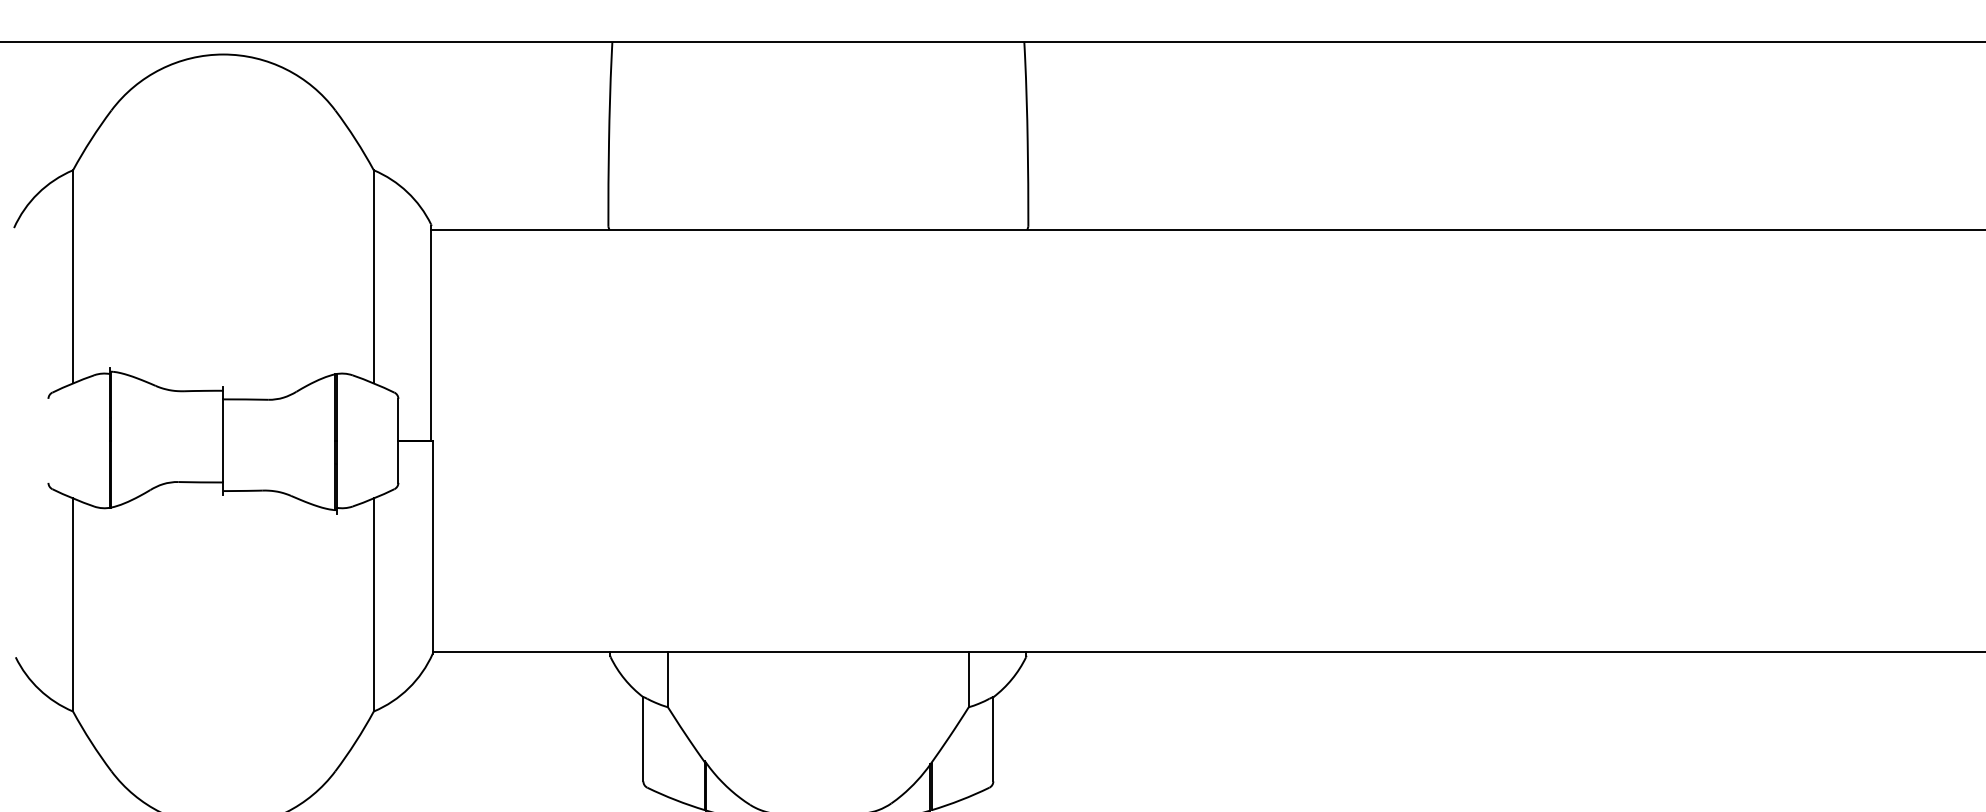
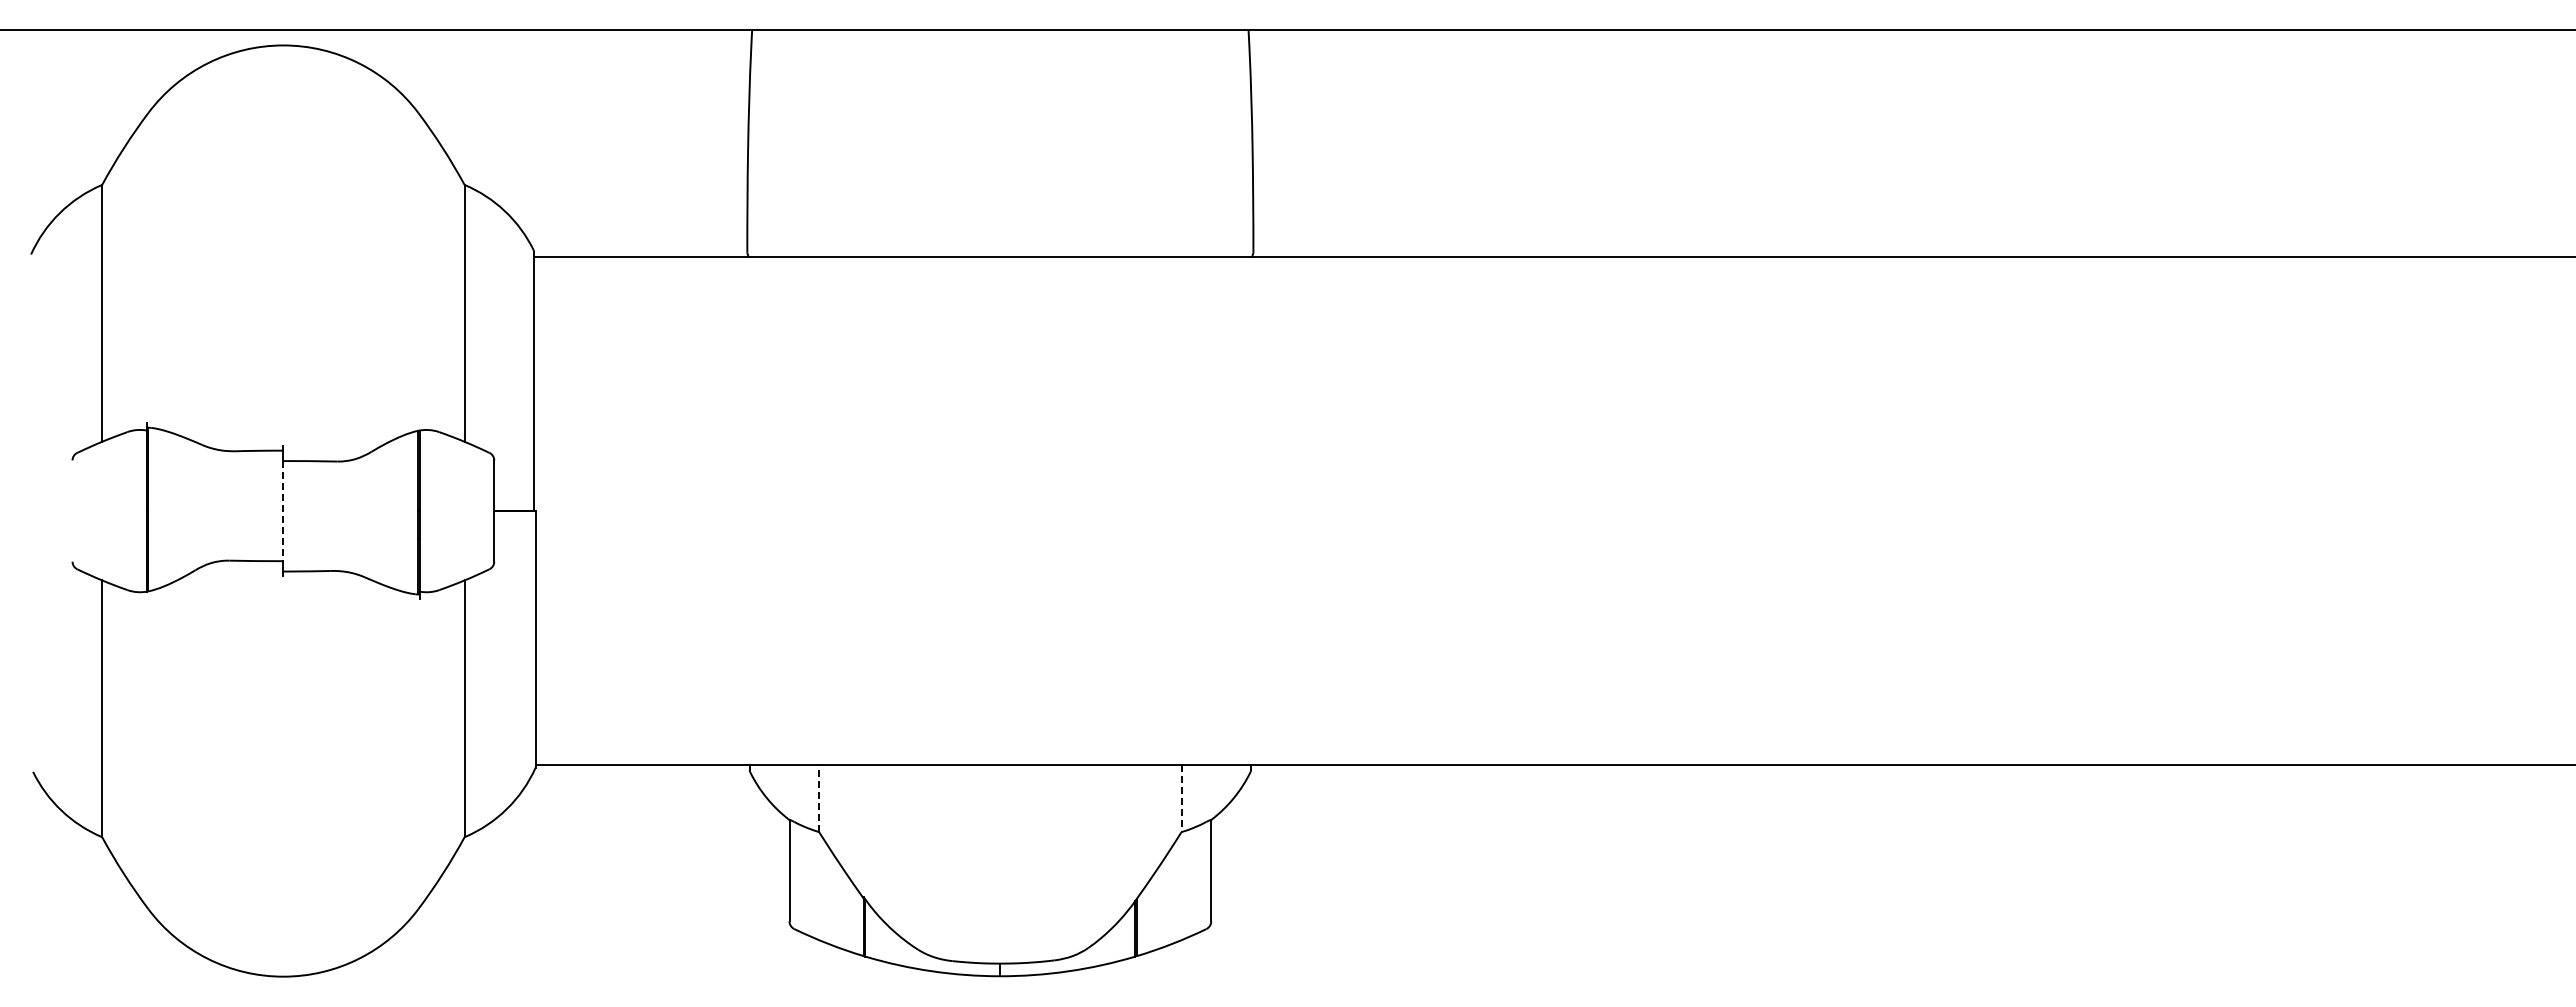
line: (223, 441) -> (283, 511), solid -> dashed
line: (668, 679) -> (819, 798), solid -> dashed
line: (968, 680) -> (1181, 799), solid -> dashed

